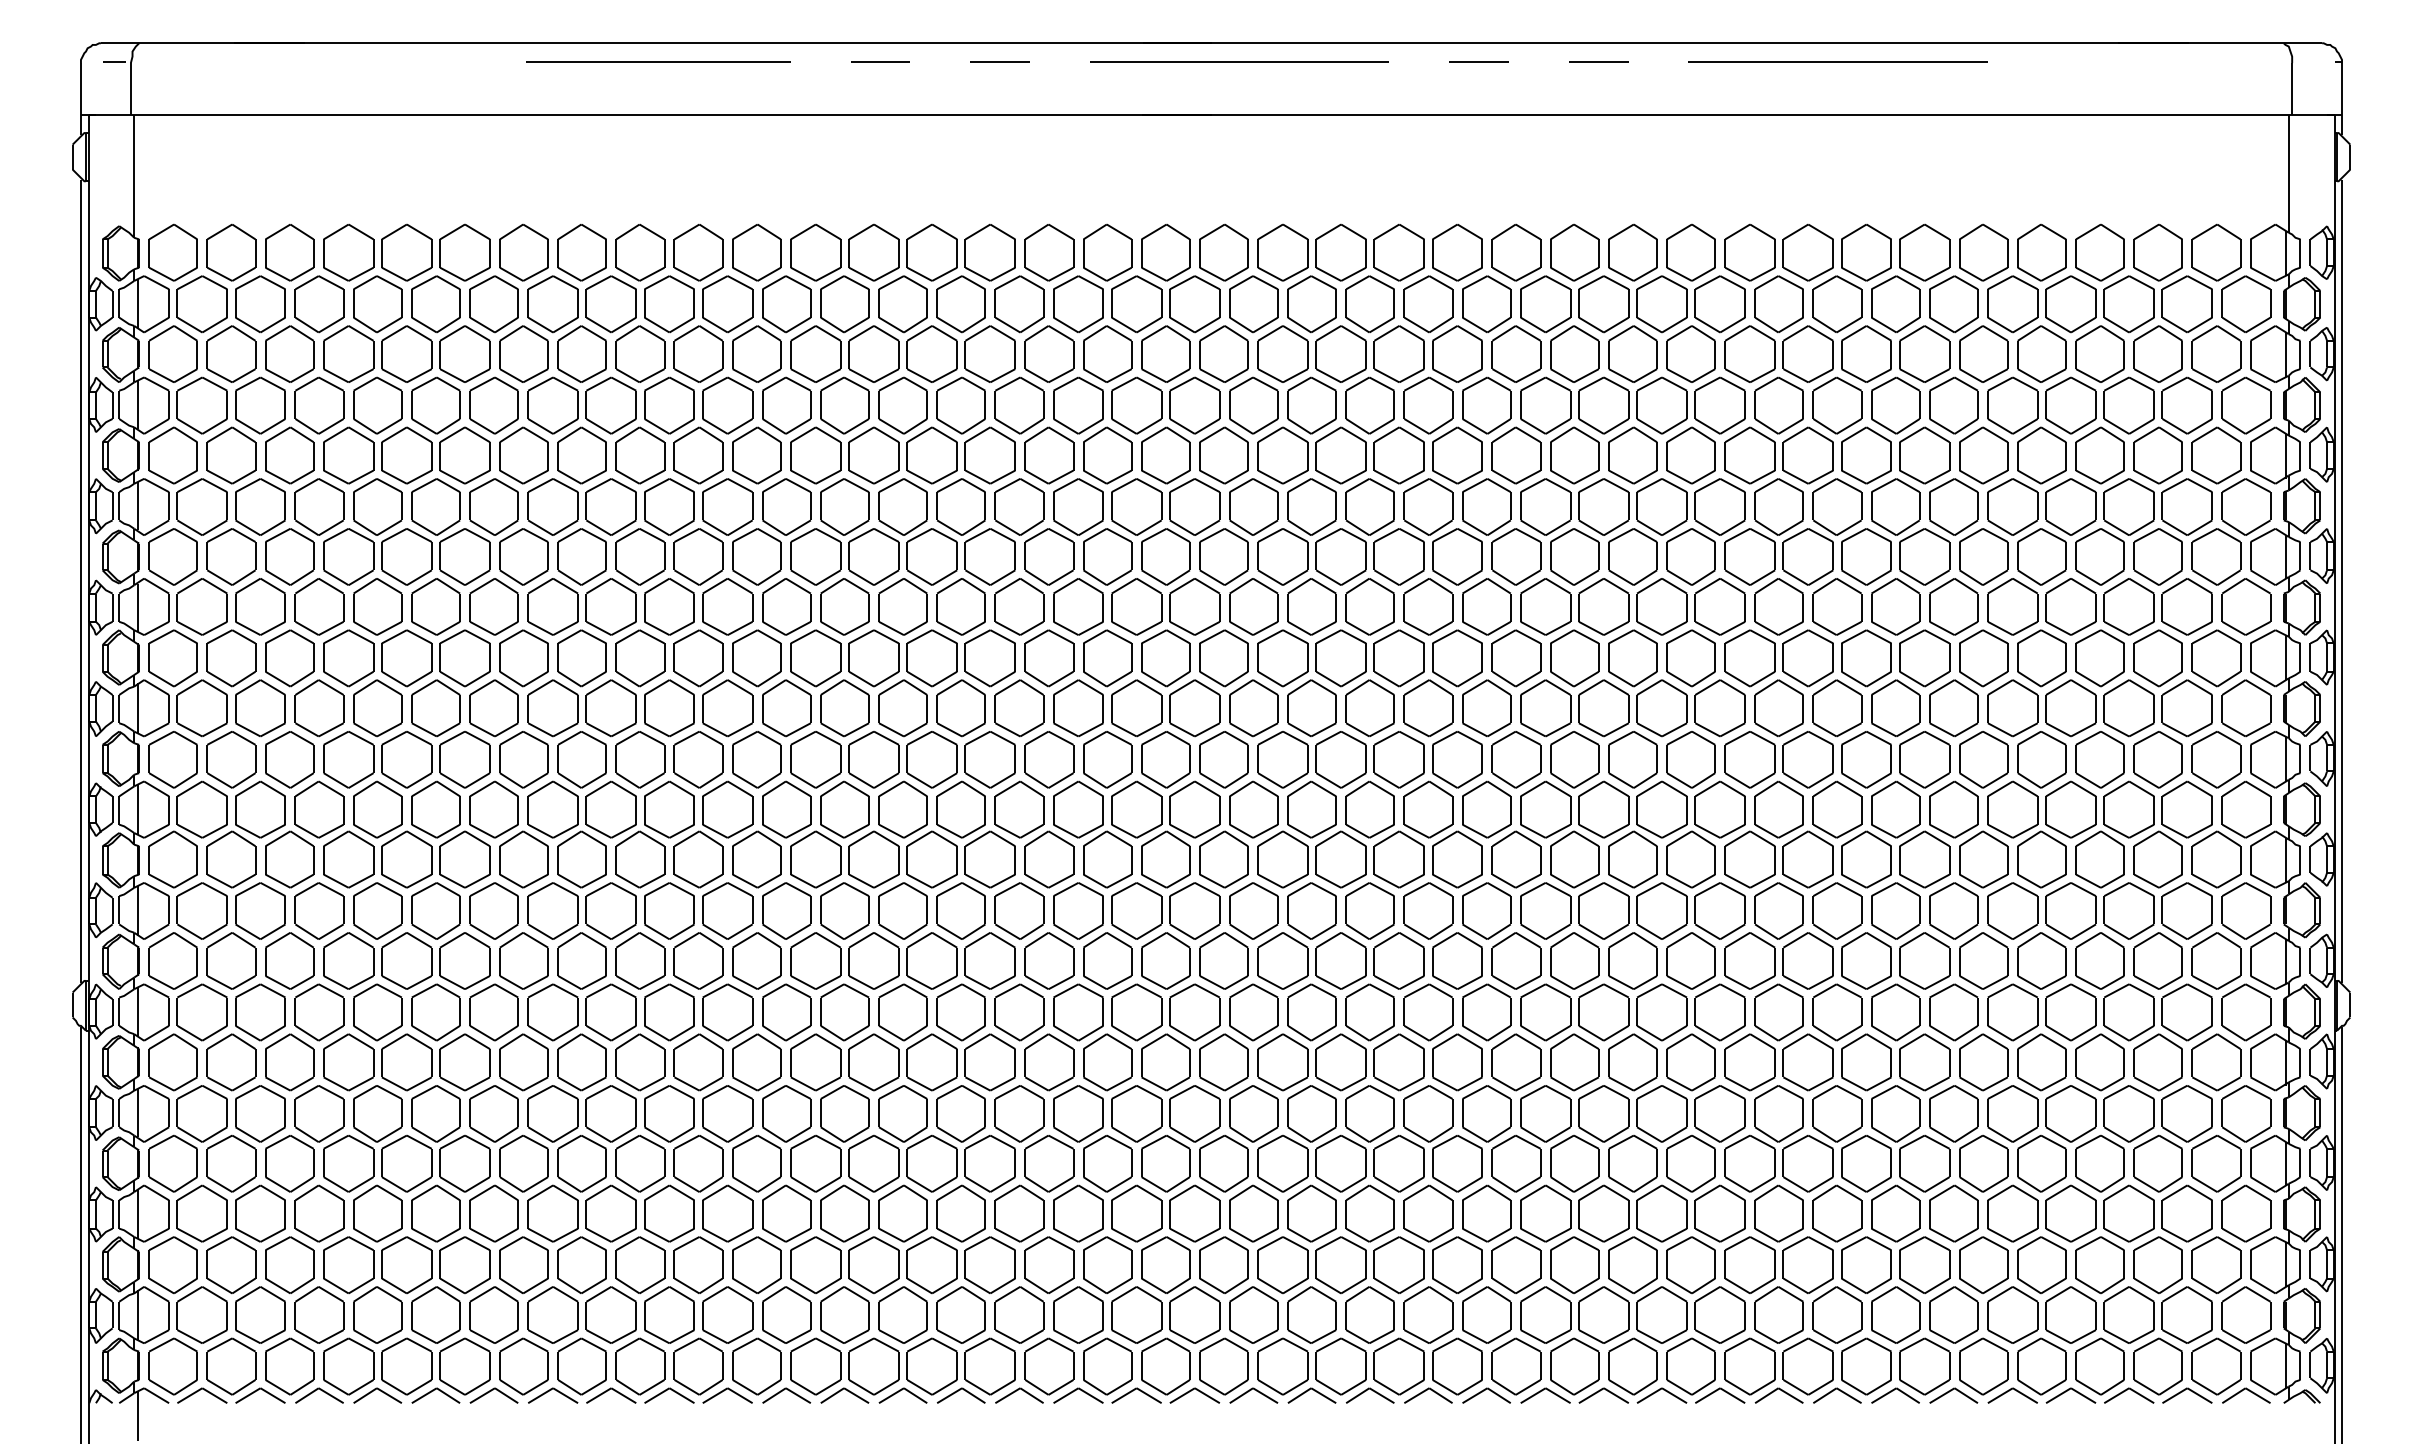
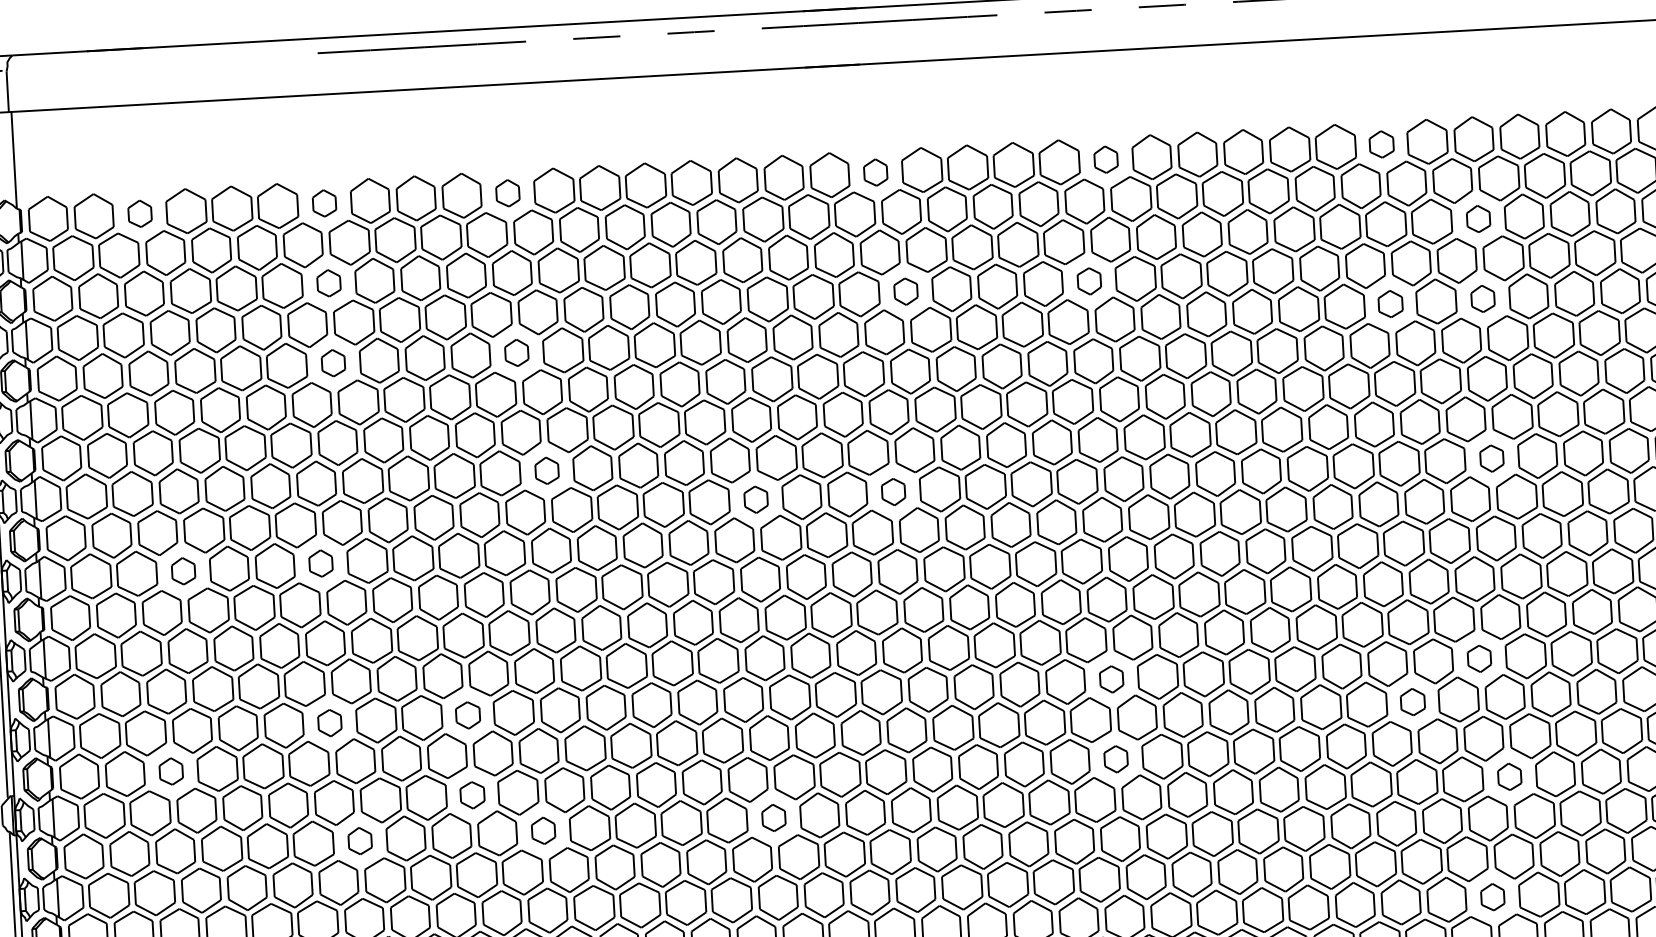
part: (289, 252) -> (139, 213), size x0.6
part: (523, 252) -> (324, 203), size x0.6
part: (756, 252) -> (507, 193), size x0.6
part: (1223, 252) -> (875, 172), size x0.6
part: (1516, 252) -> (1106, 159), size x0.6
part: (1866, 252) -> (1381, 144), size x0.6
part: (523, 353) -> (328, 282), size x0.6
part: (1983, 353) -> (1478, 218), size x0.6
part: (1253, 405) -> (905, 291), size x0.6
part: (1486, 405) -> (1089, 281), size x0.6
part: (523, 455) -> (333, 363), size x0.6
part: (756, 455) -> (516, 352), size x0.6
part: (1866, 455) -> (1390, 304), size x0.6
part: (1983, 455) -> (1482, 298), size x0.6
part: (786, 606) -> (546, 470), size x0.6
part: (1049, 658) -> (756, 499), size x0.6
part: (1223, 658) -> (893, 492), size x0.6
part: (1983, 658) -> (1491, 458), size x0.6
part: (319, 708) -> (183, 571), size x0.6
part: (493, 708) -> (320, 563), size x0.6
part: (493, 910) -> (329, 722), size x0.6
part: (669, 910) -> (468, 715), size x0.6
part: (1486, 910) -> (1111, 679), size x0.6
part: (1953, 910) -> (1479, 658), size x0.6
part: (289, 960) -> (171, 771), size x0.6
part: (1866, 960) -> (1412, 701), size x0.6
part: (669, 1012) -> (472, 795), size x0.6
part: (1486, 1012) -> (1115, 759), size x0.6
part: (523, 1062) -> (359, 841), size x0.6
part: (756, 1062) -> (543, 830), size x0.6
part: (1049, 1062) -> (773, 817), size x0.6
part: (1983, 1062) -> (1509, 776), size x0.6
part: (1953, 1213) -> (1492, 897), size x0.6

